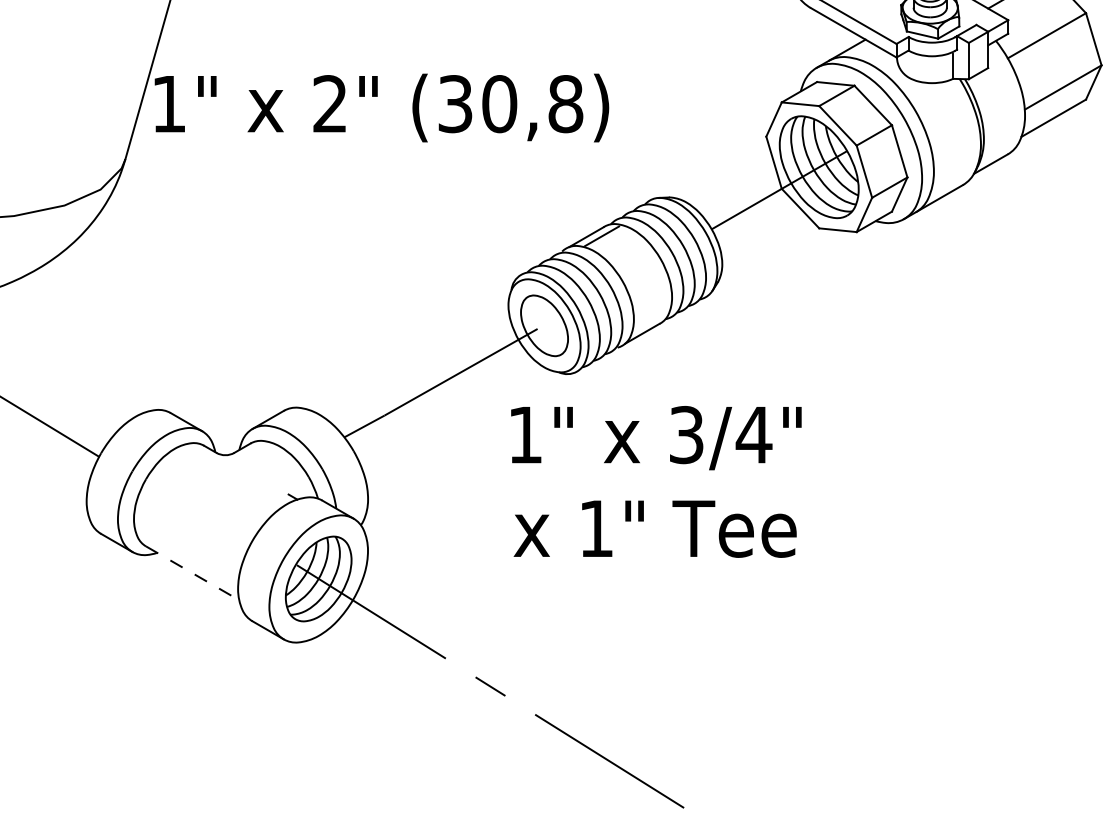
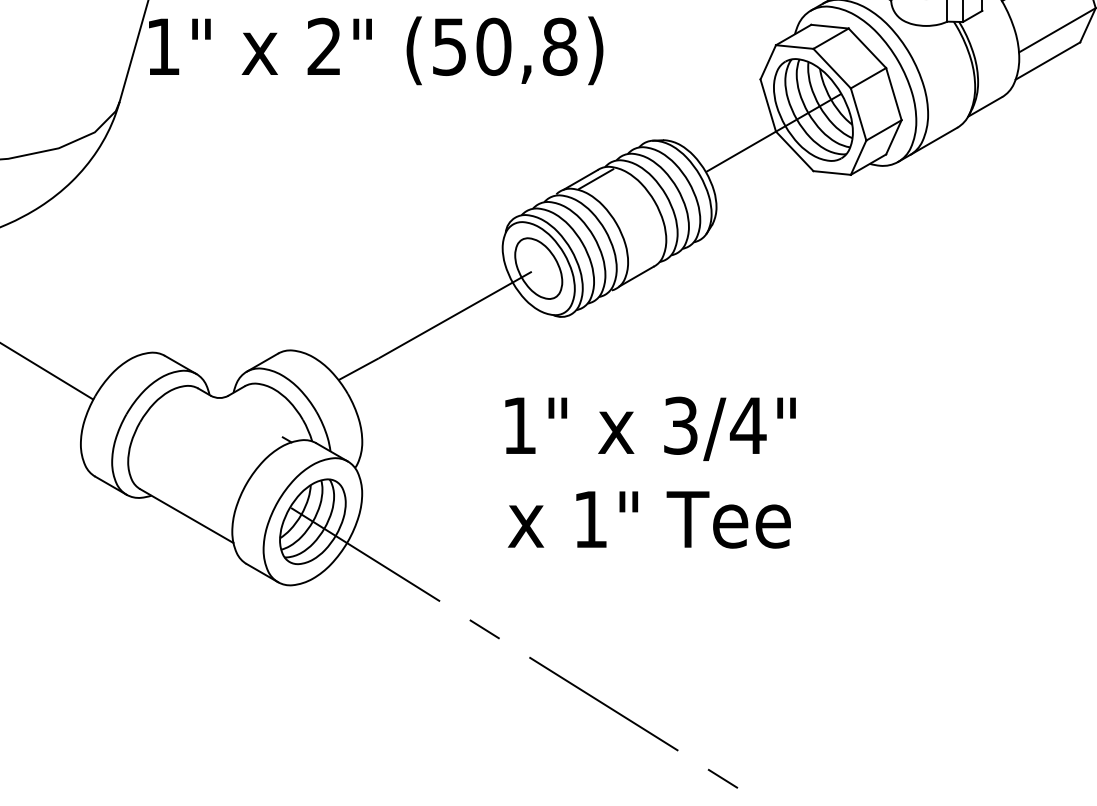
text: (455, 103) -> (449, 46), (30,8) -> (50,8)
text: (656, 481) -> (650, 472), moved
line: (192, 573) -> (186, 516), dashed -> solid

